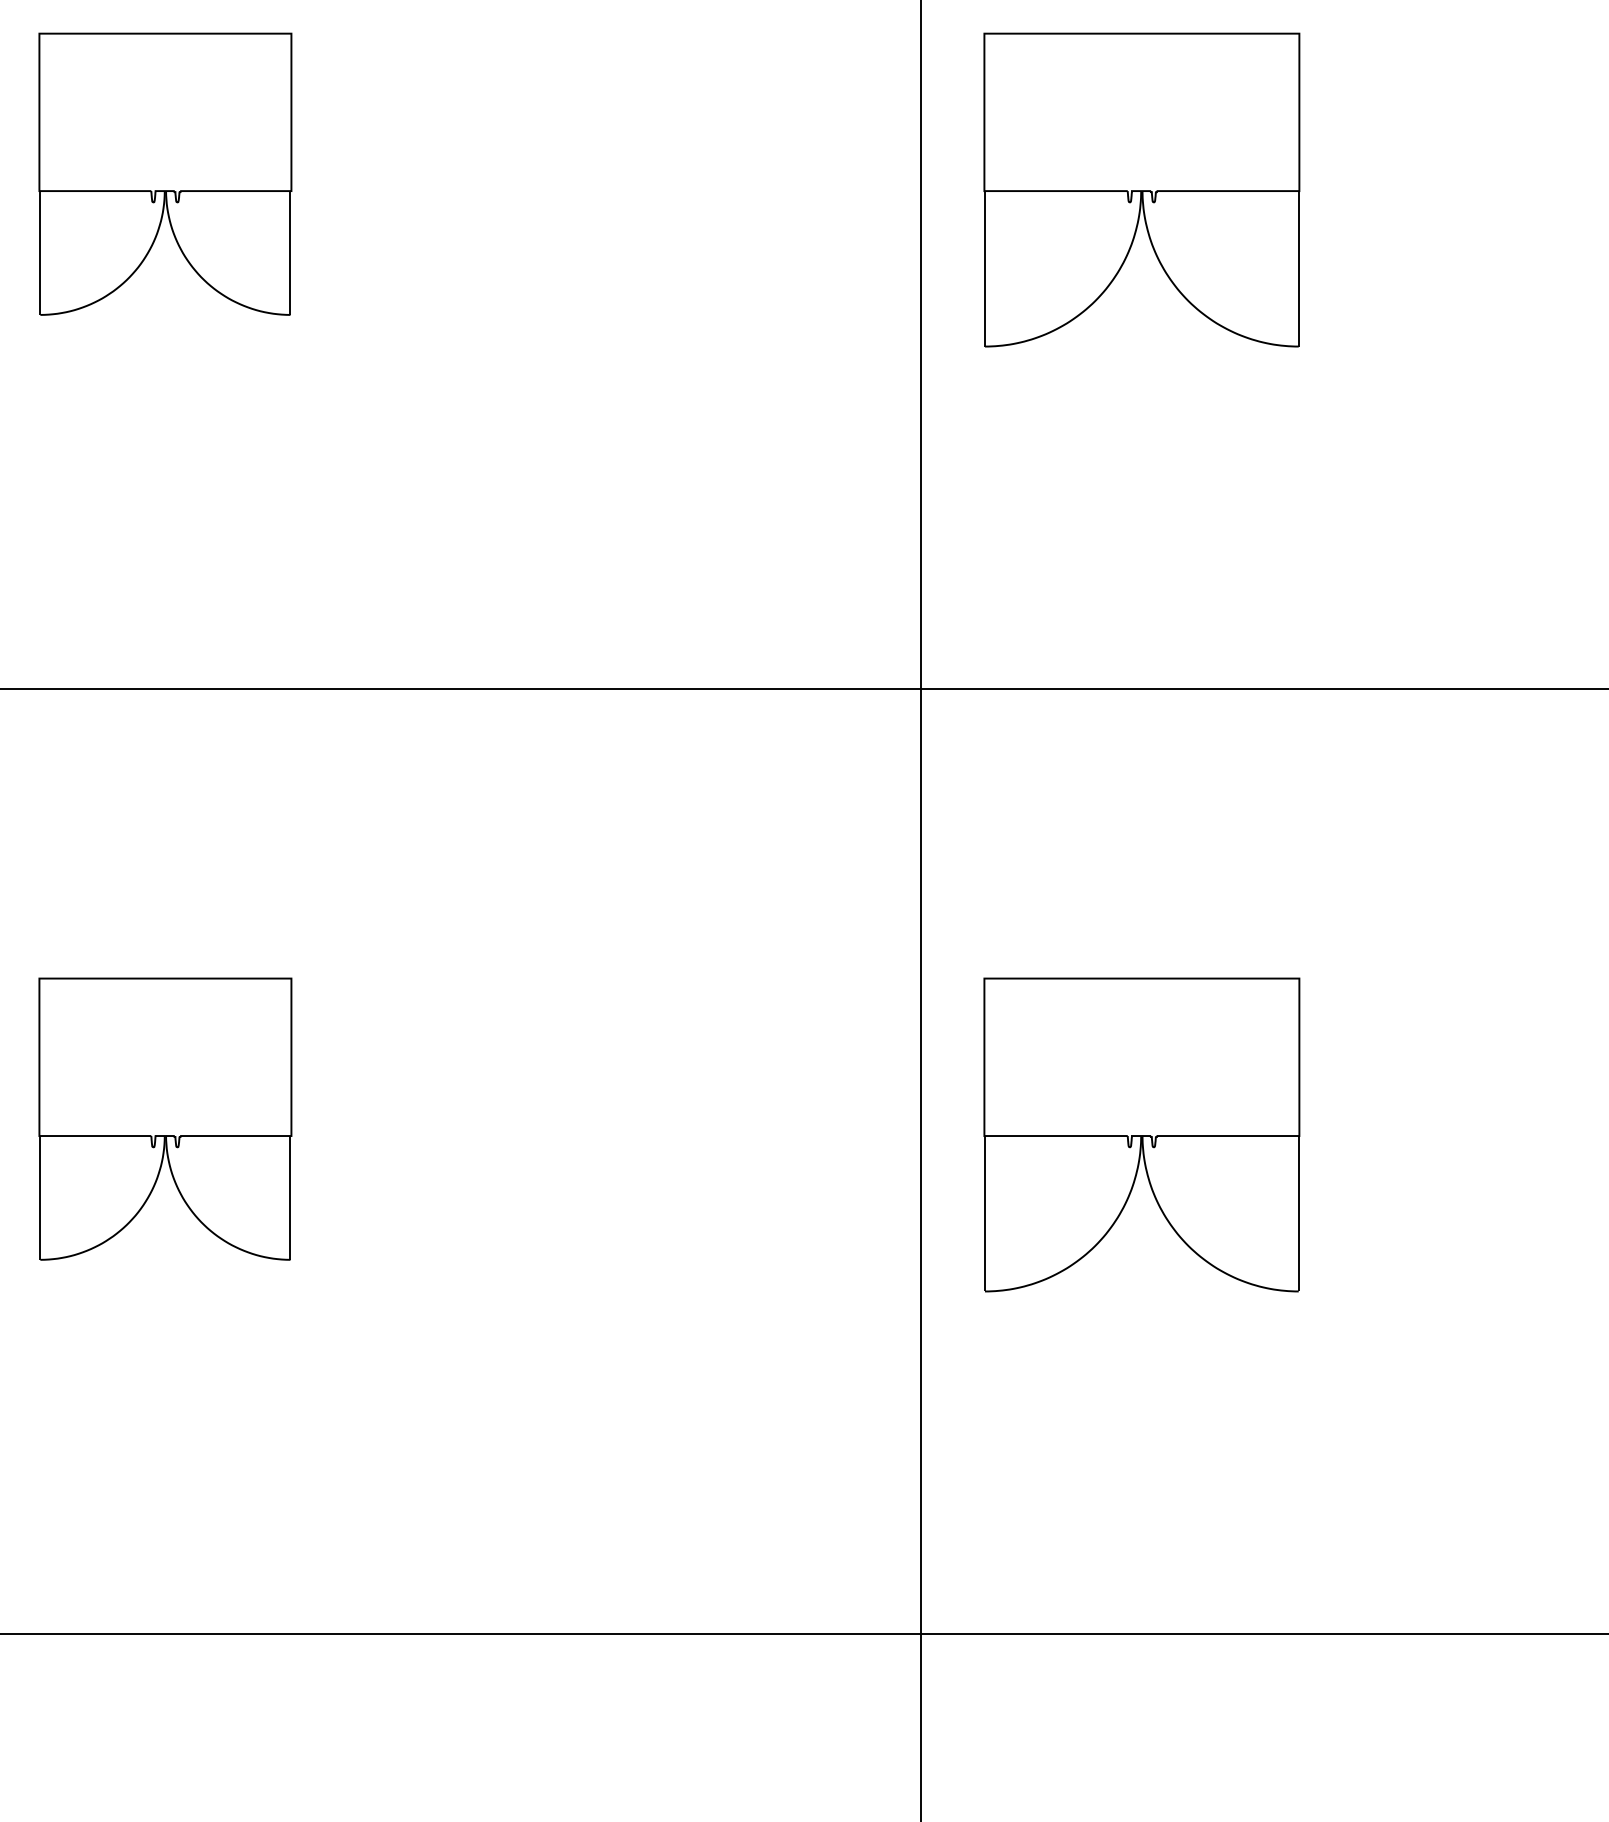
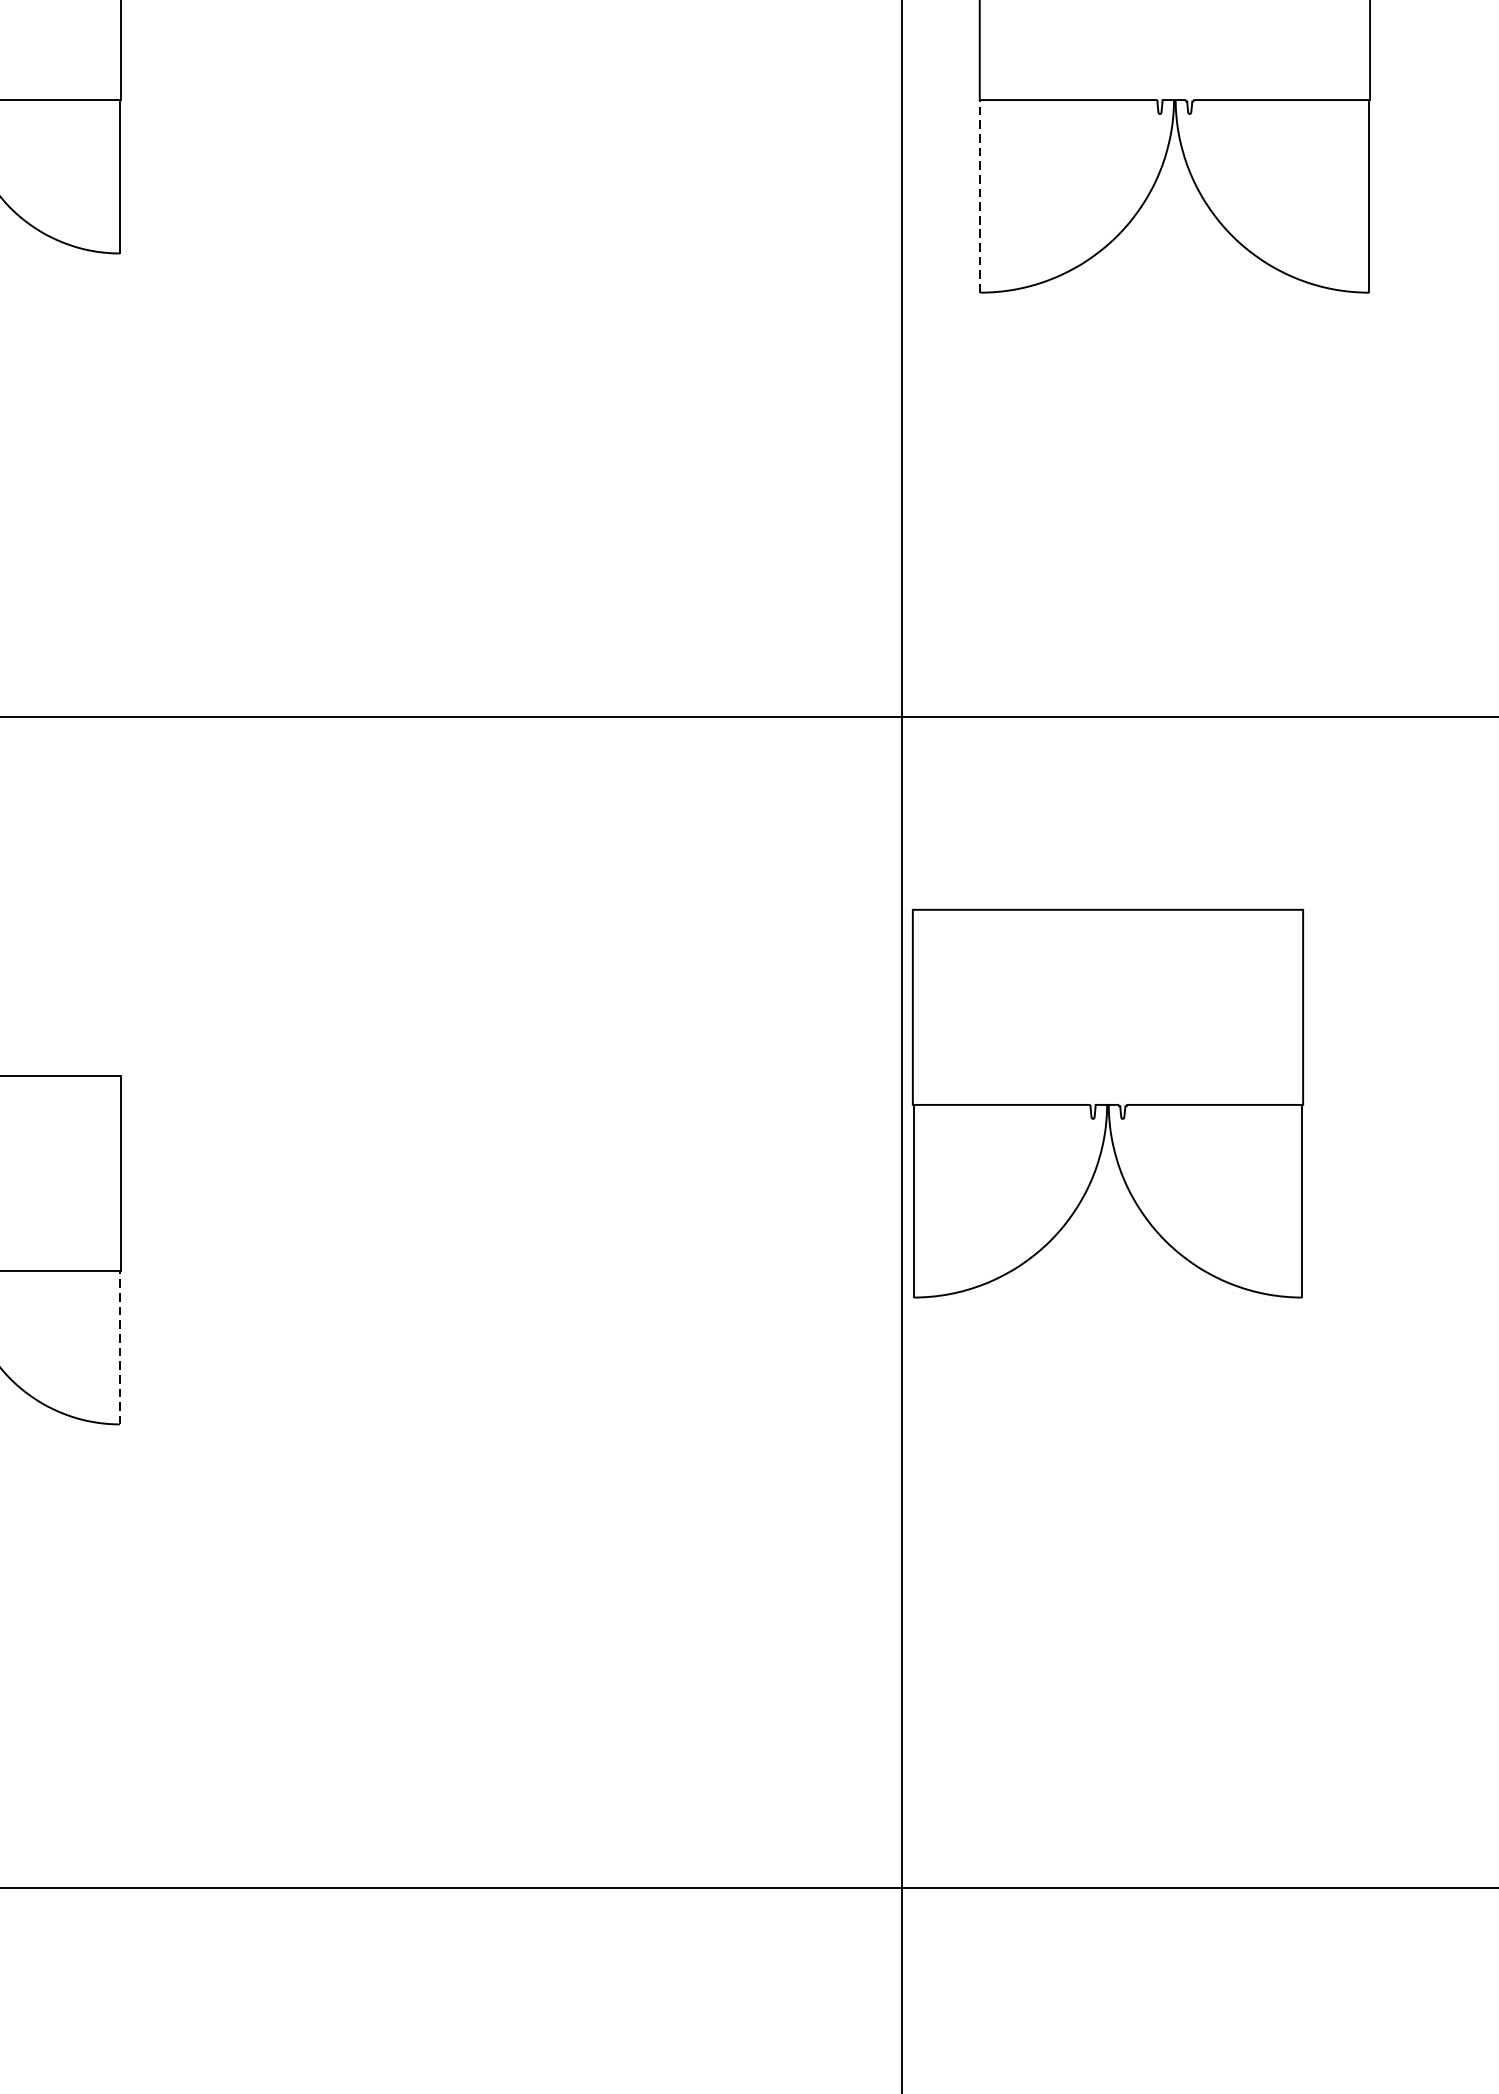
line: (984, 268) -> (979, 195), solid -> dashed
part: (1141, 1134) -> (1107, 1103), moved
line: (290, 1197) -> (119, 1347), solid -> dashed

